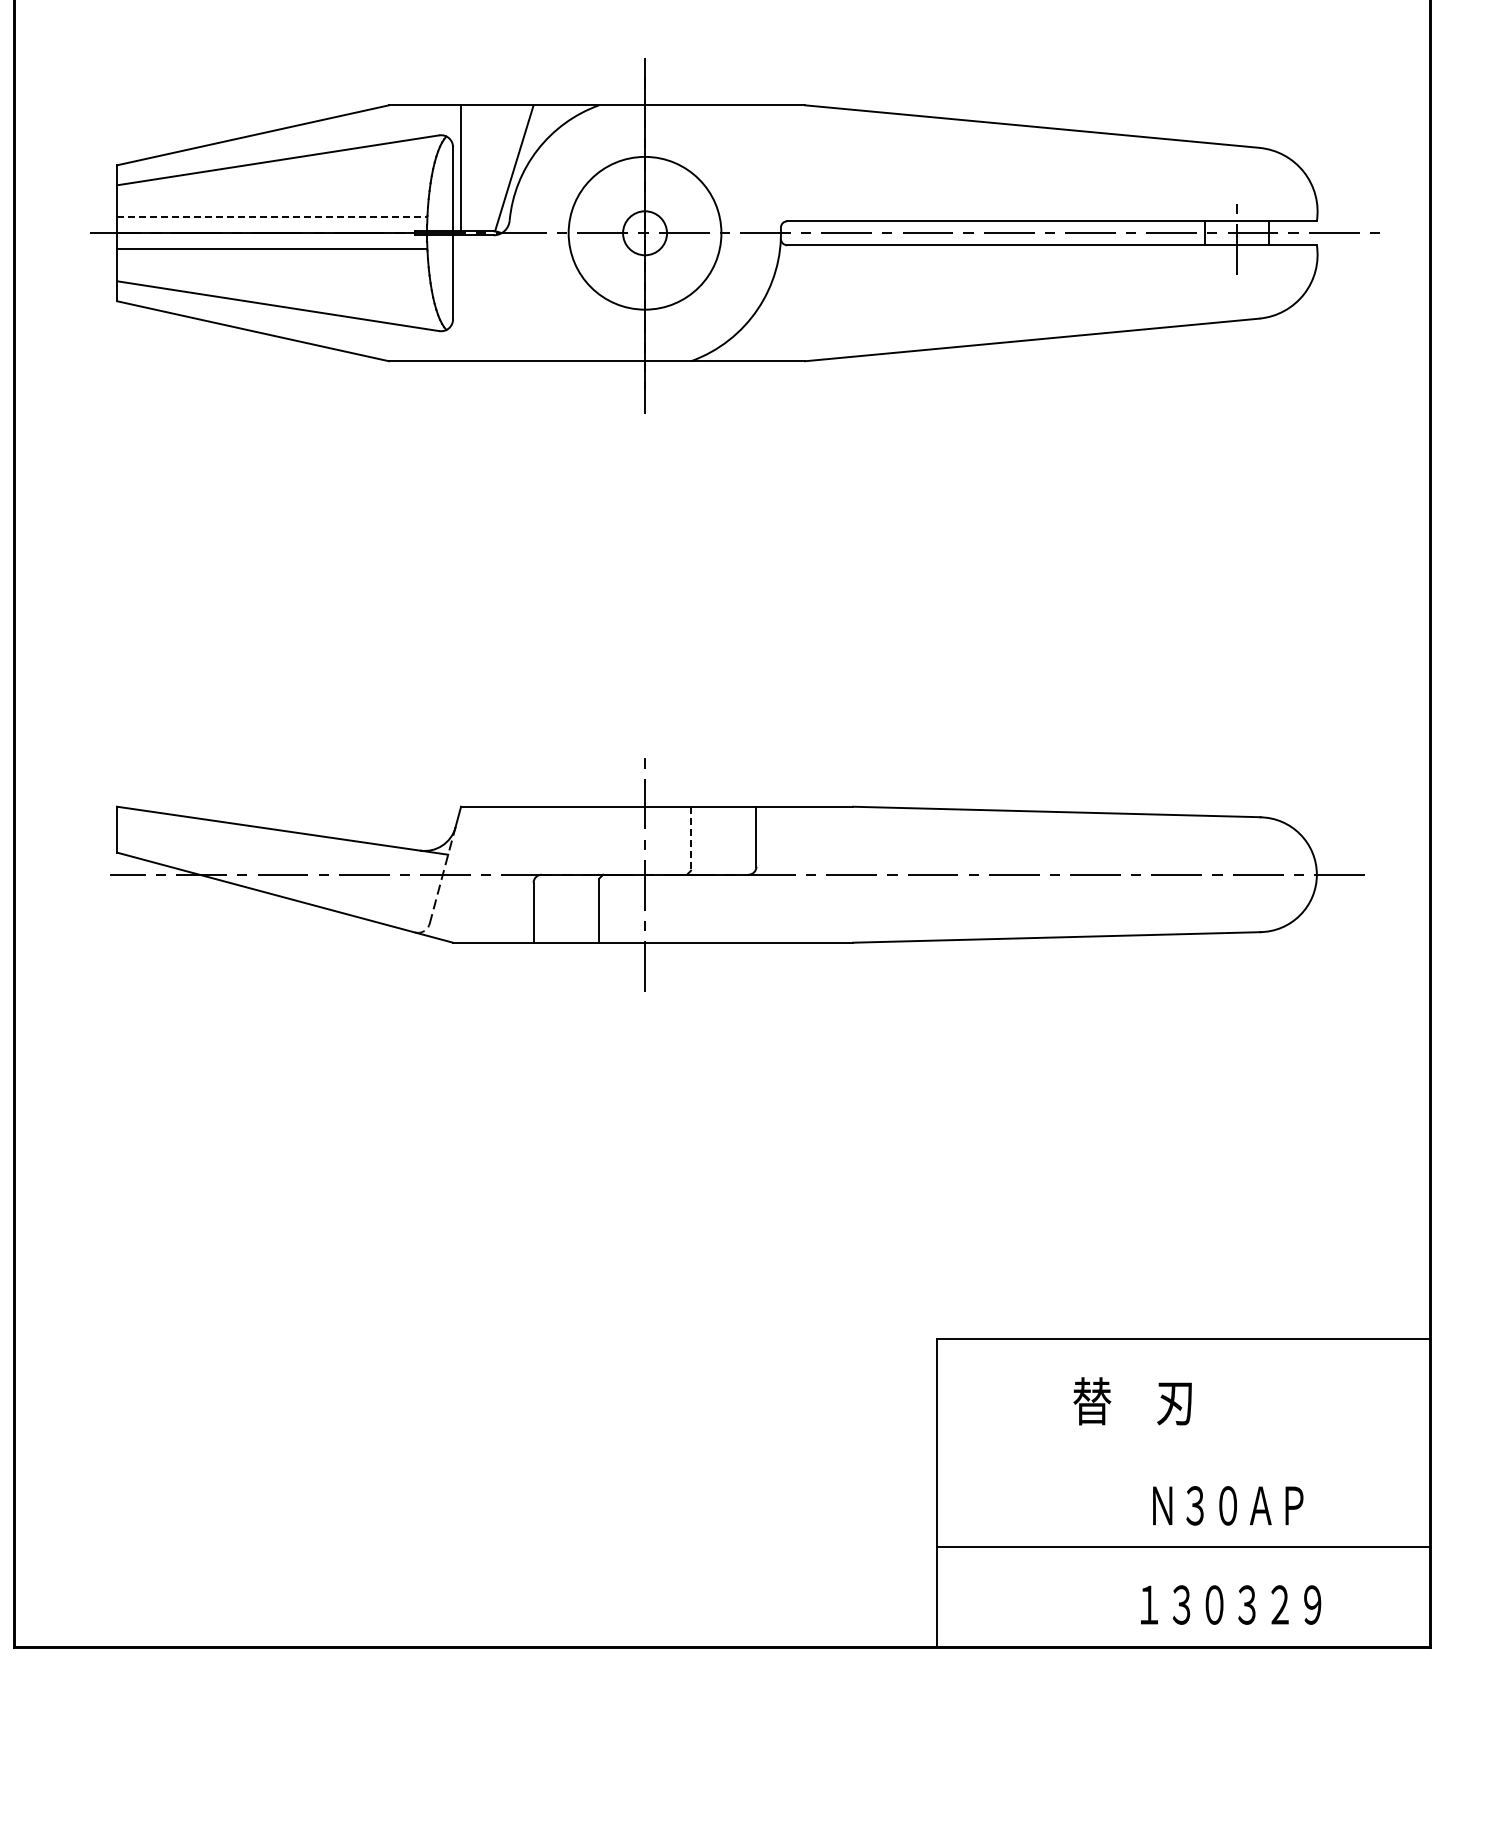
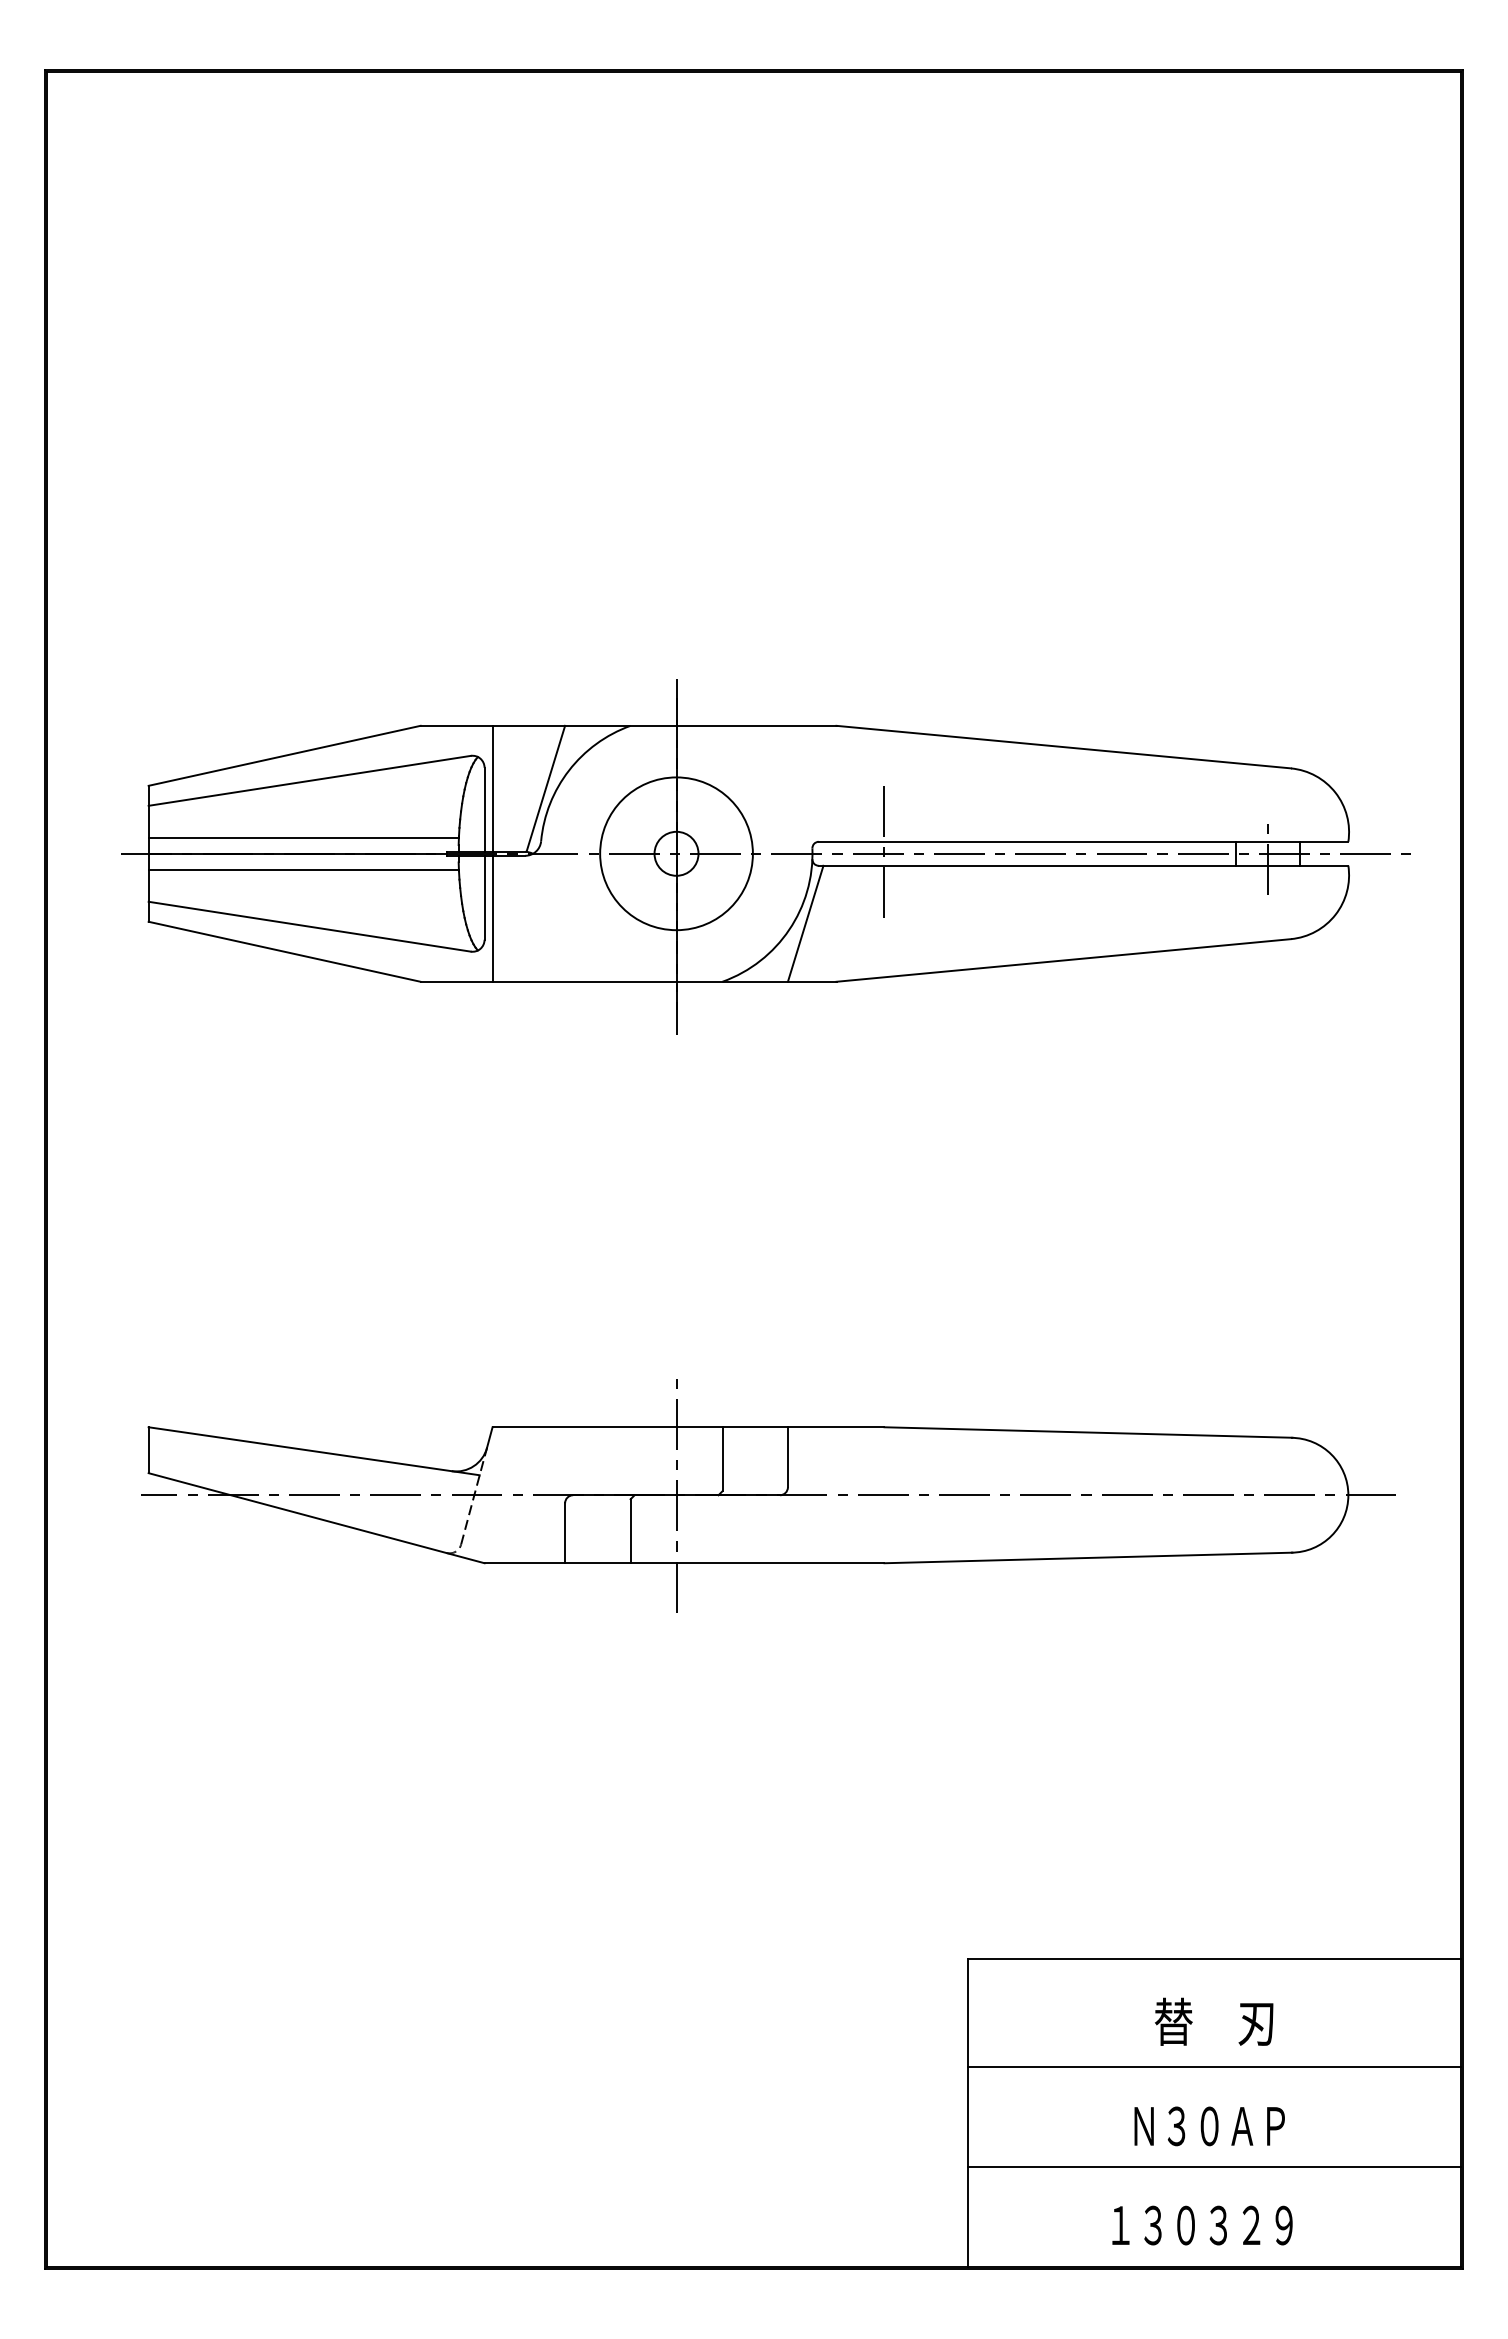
line: (272, 216) -> (303, 837), dashed -> solid
line: (853, 230) -> (884, 851), added
line: (461, 297) -> (492, 918), added
line: (774, 302) -> (805, 923), added
line: (691, 838) -> (722, 1459), dashed -> solid
text: (1133, 1400) -> (1214, 2021), moved
line: (1183, 1446) -> (1214, 2067), added
text: (1228, 1505) -> (1209, 2126), moved
text: (1231, 1604) -> (1202, 2225), moved

